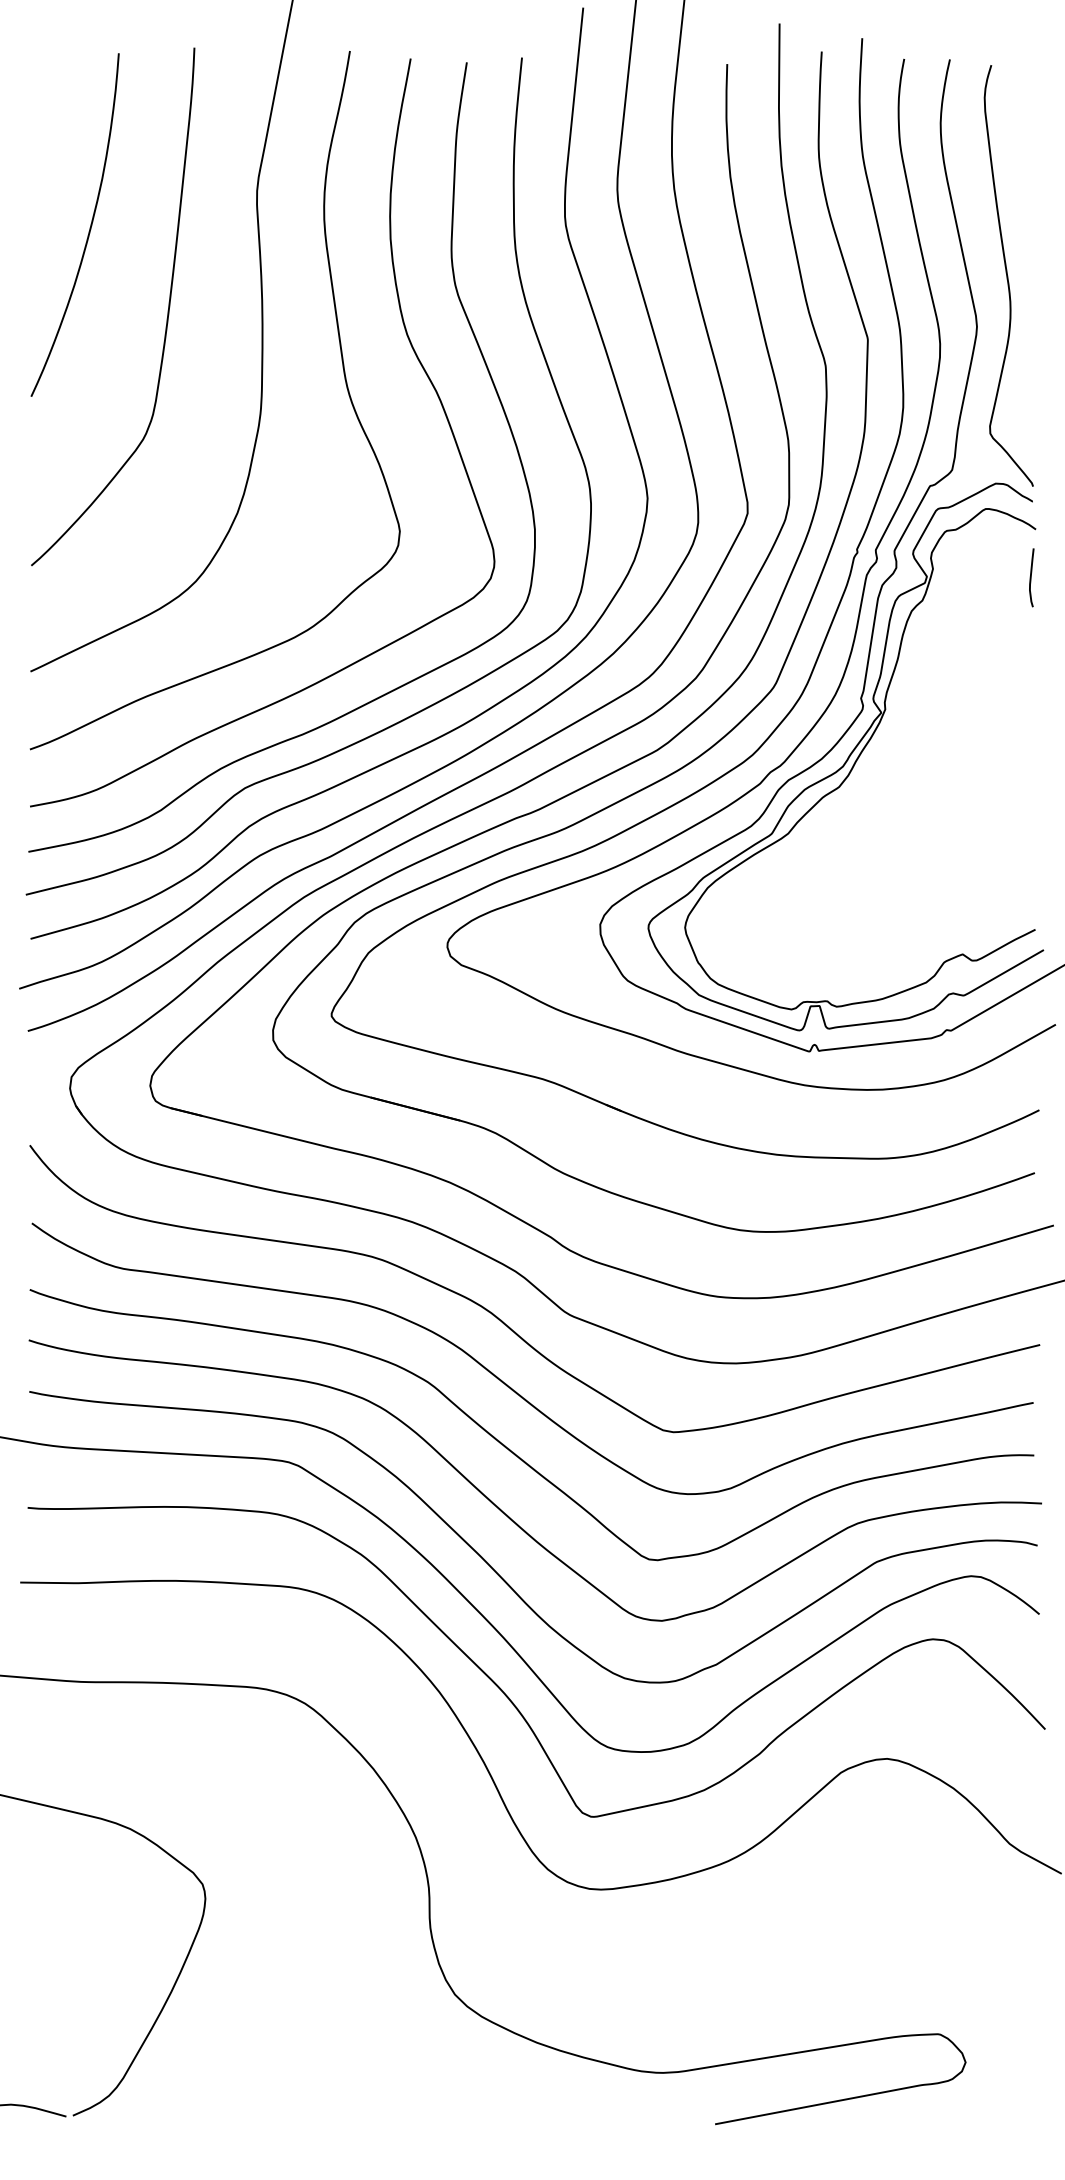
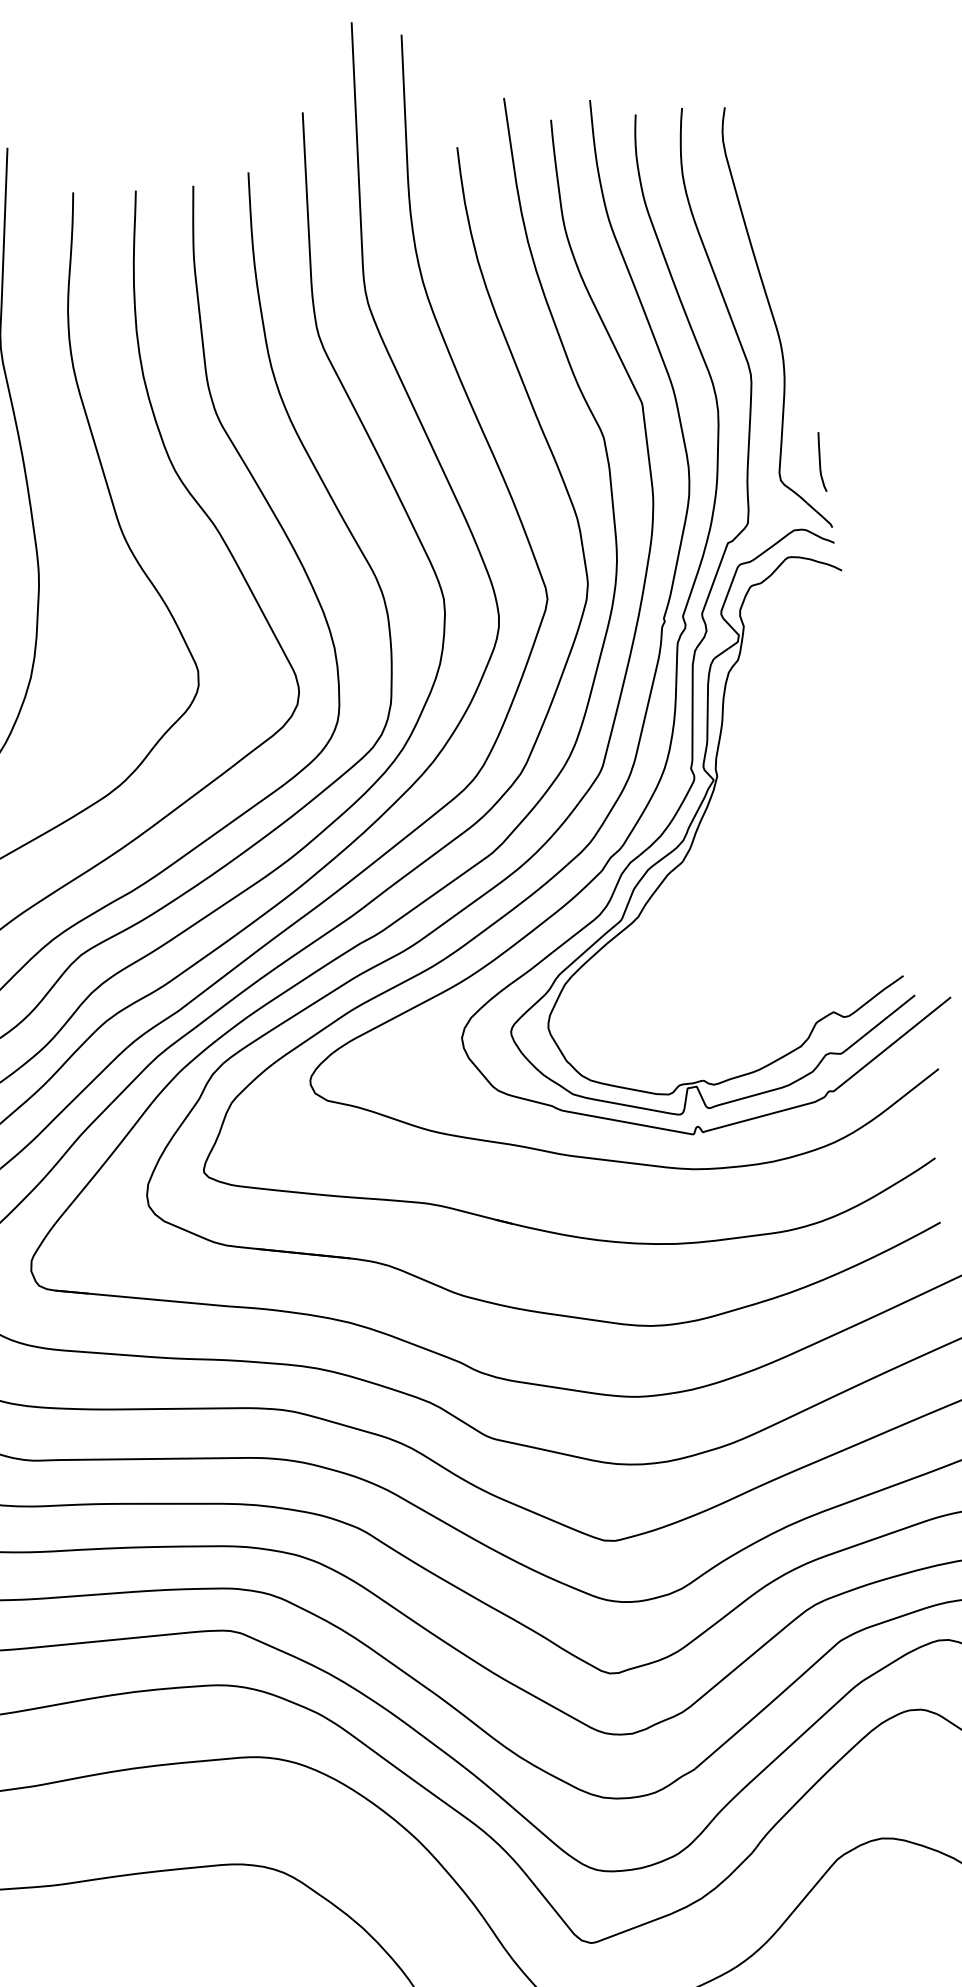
curve: (1031, 577) -> (820, 461), moved

